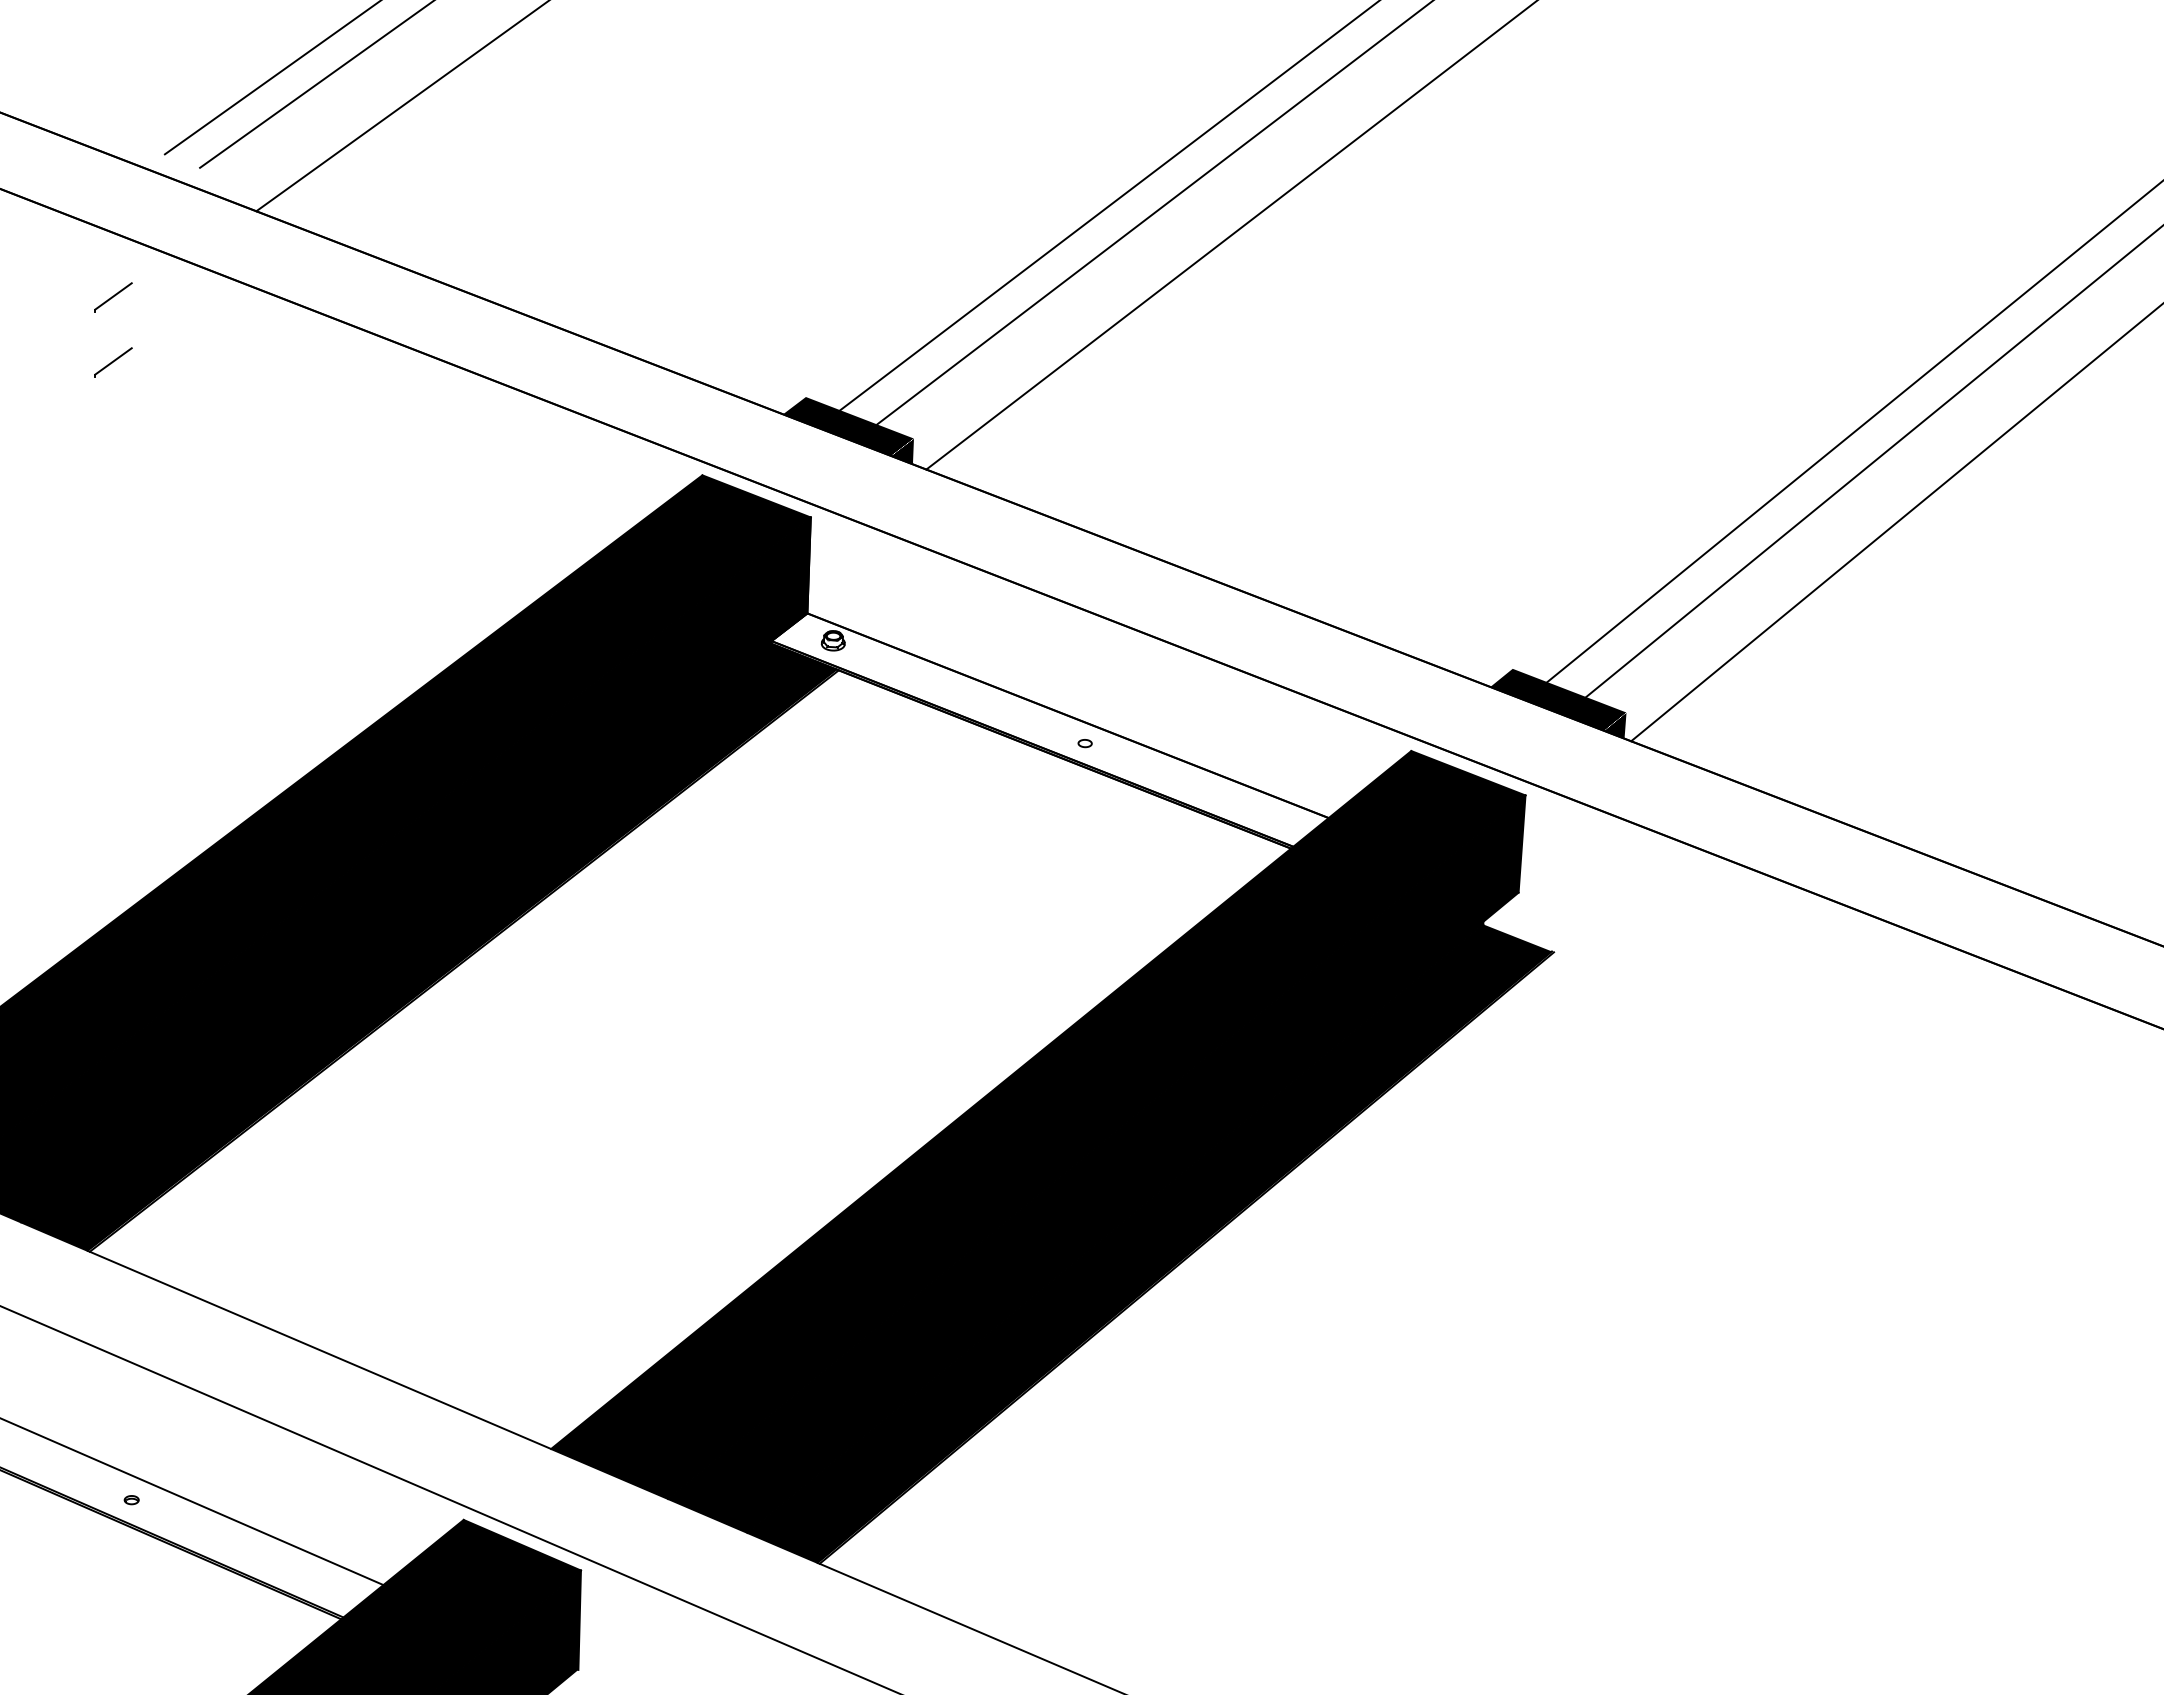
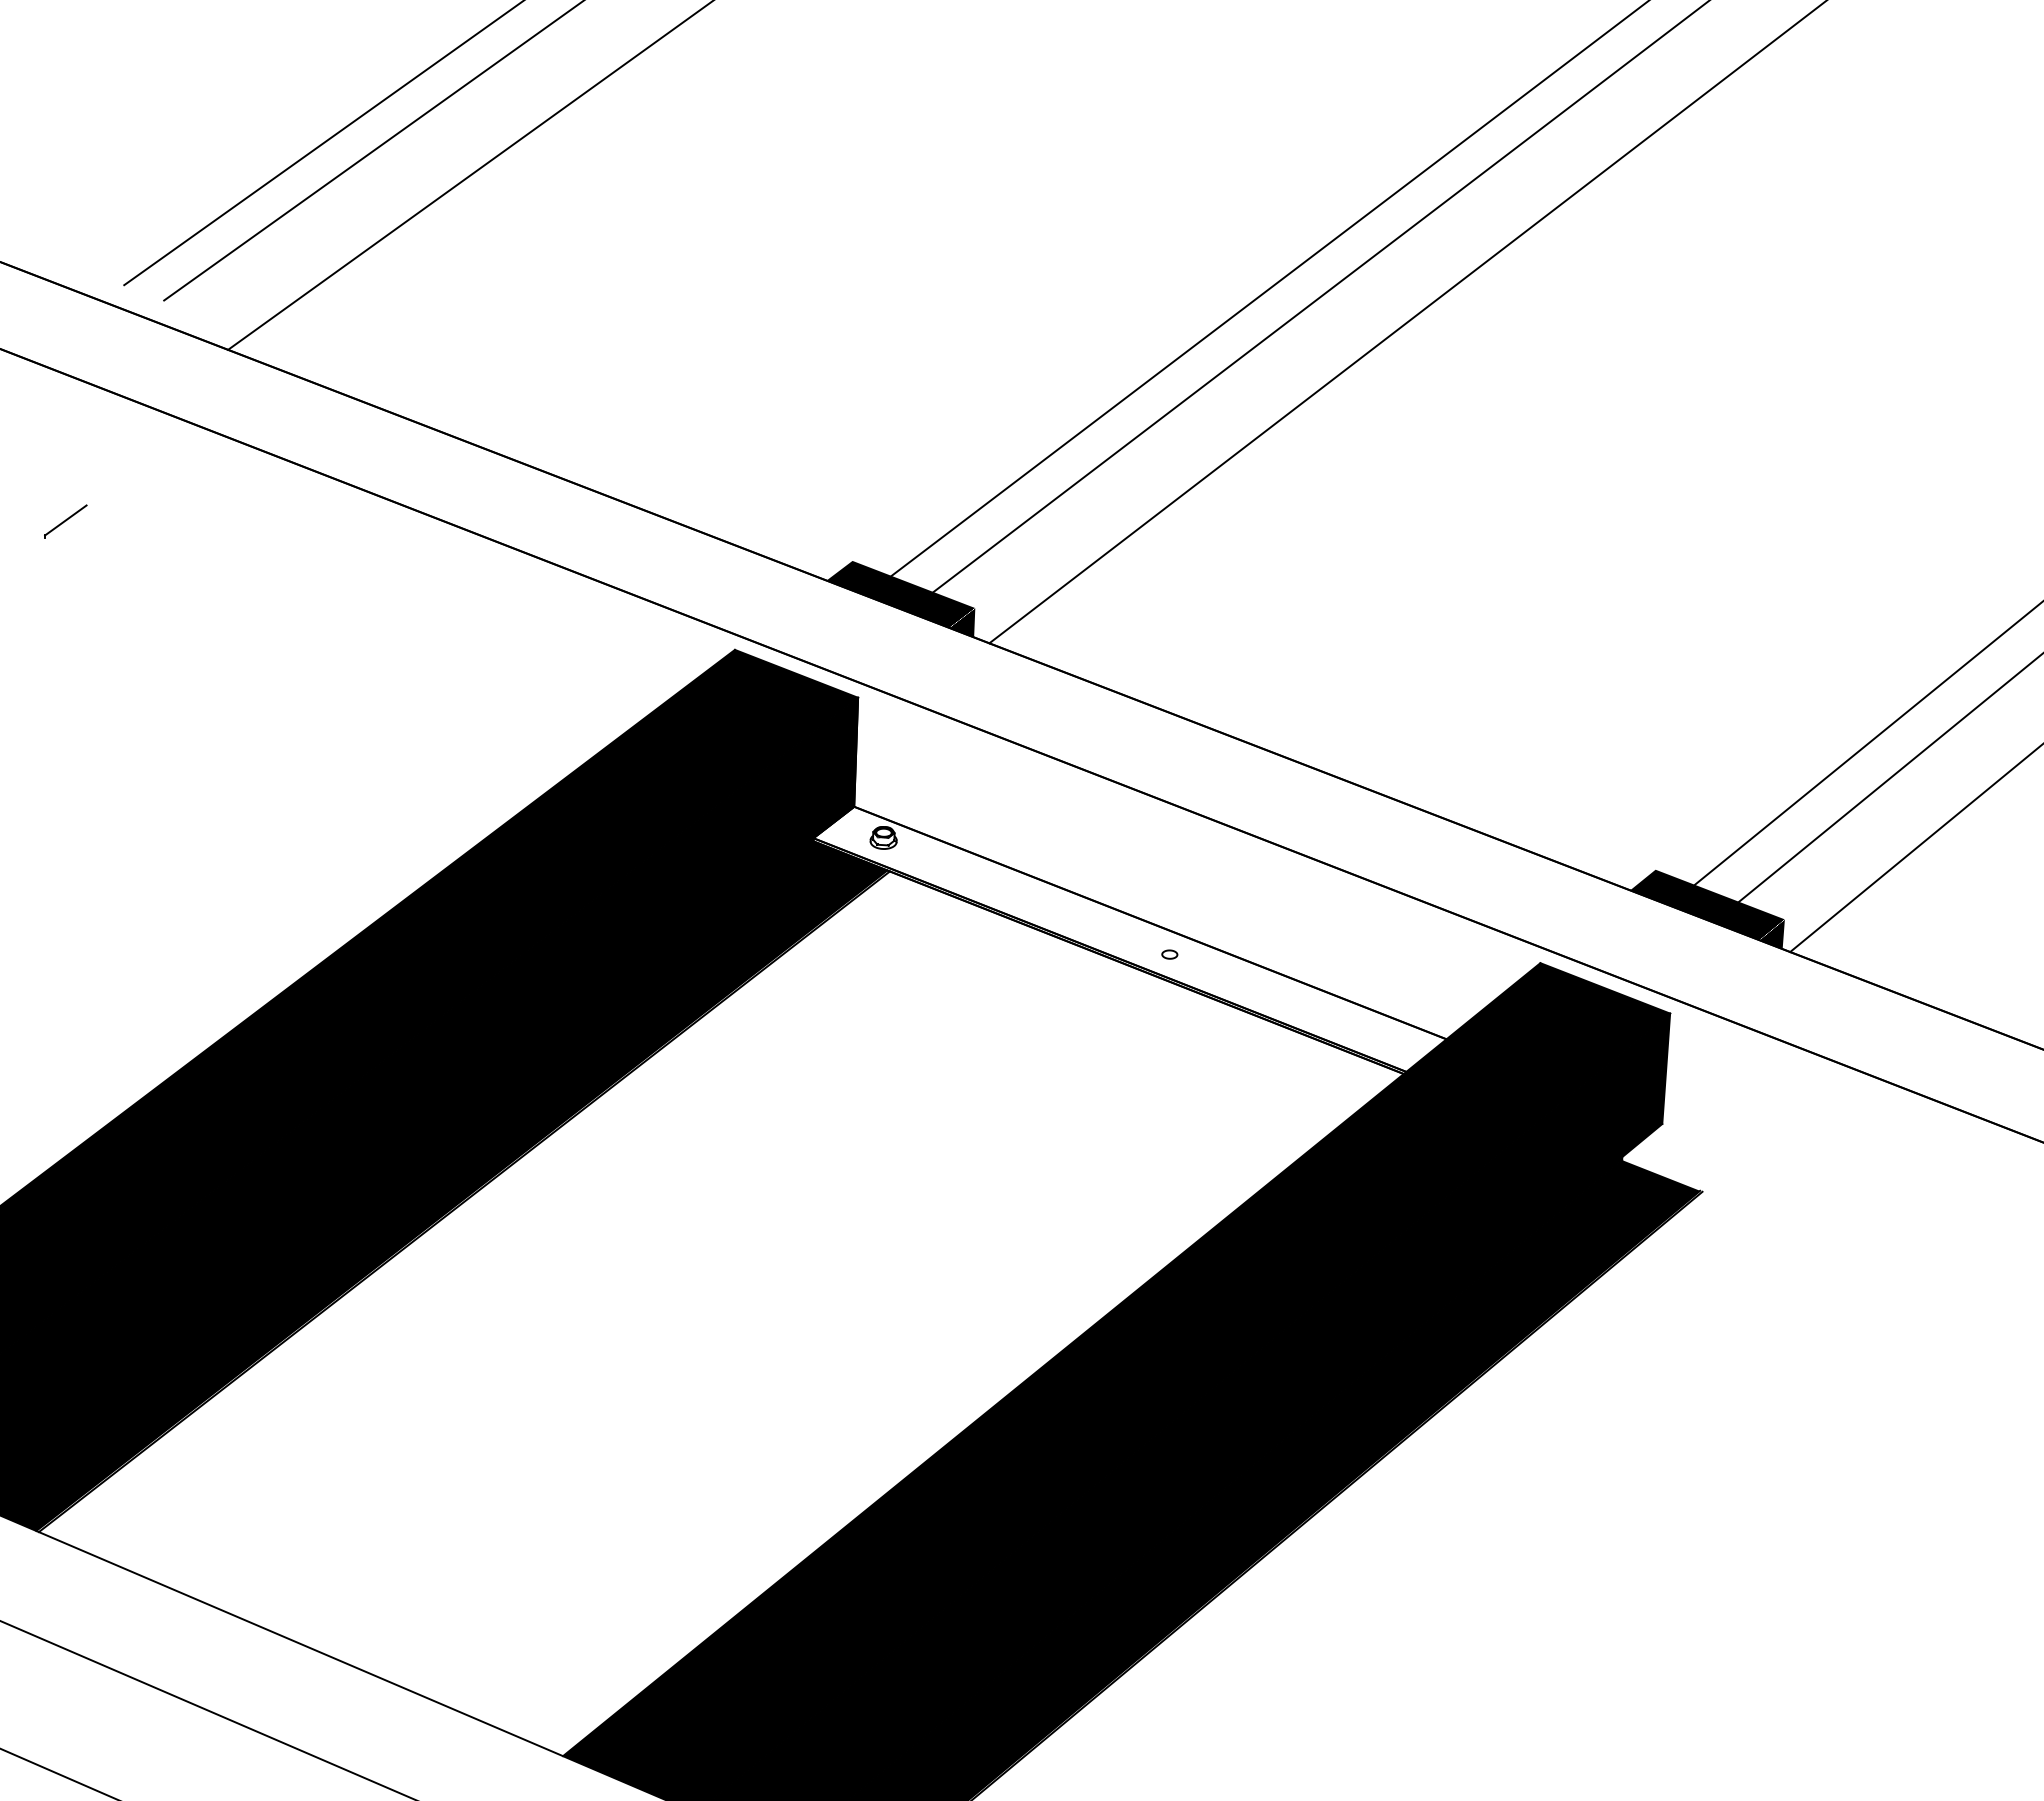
part: (113, 297) -> (65, 447), removed

